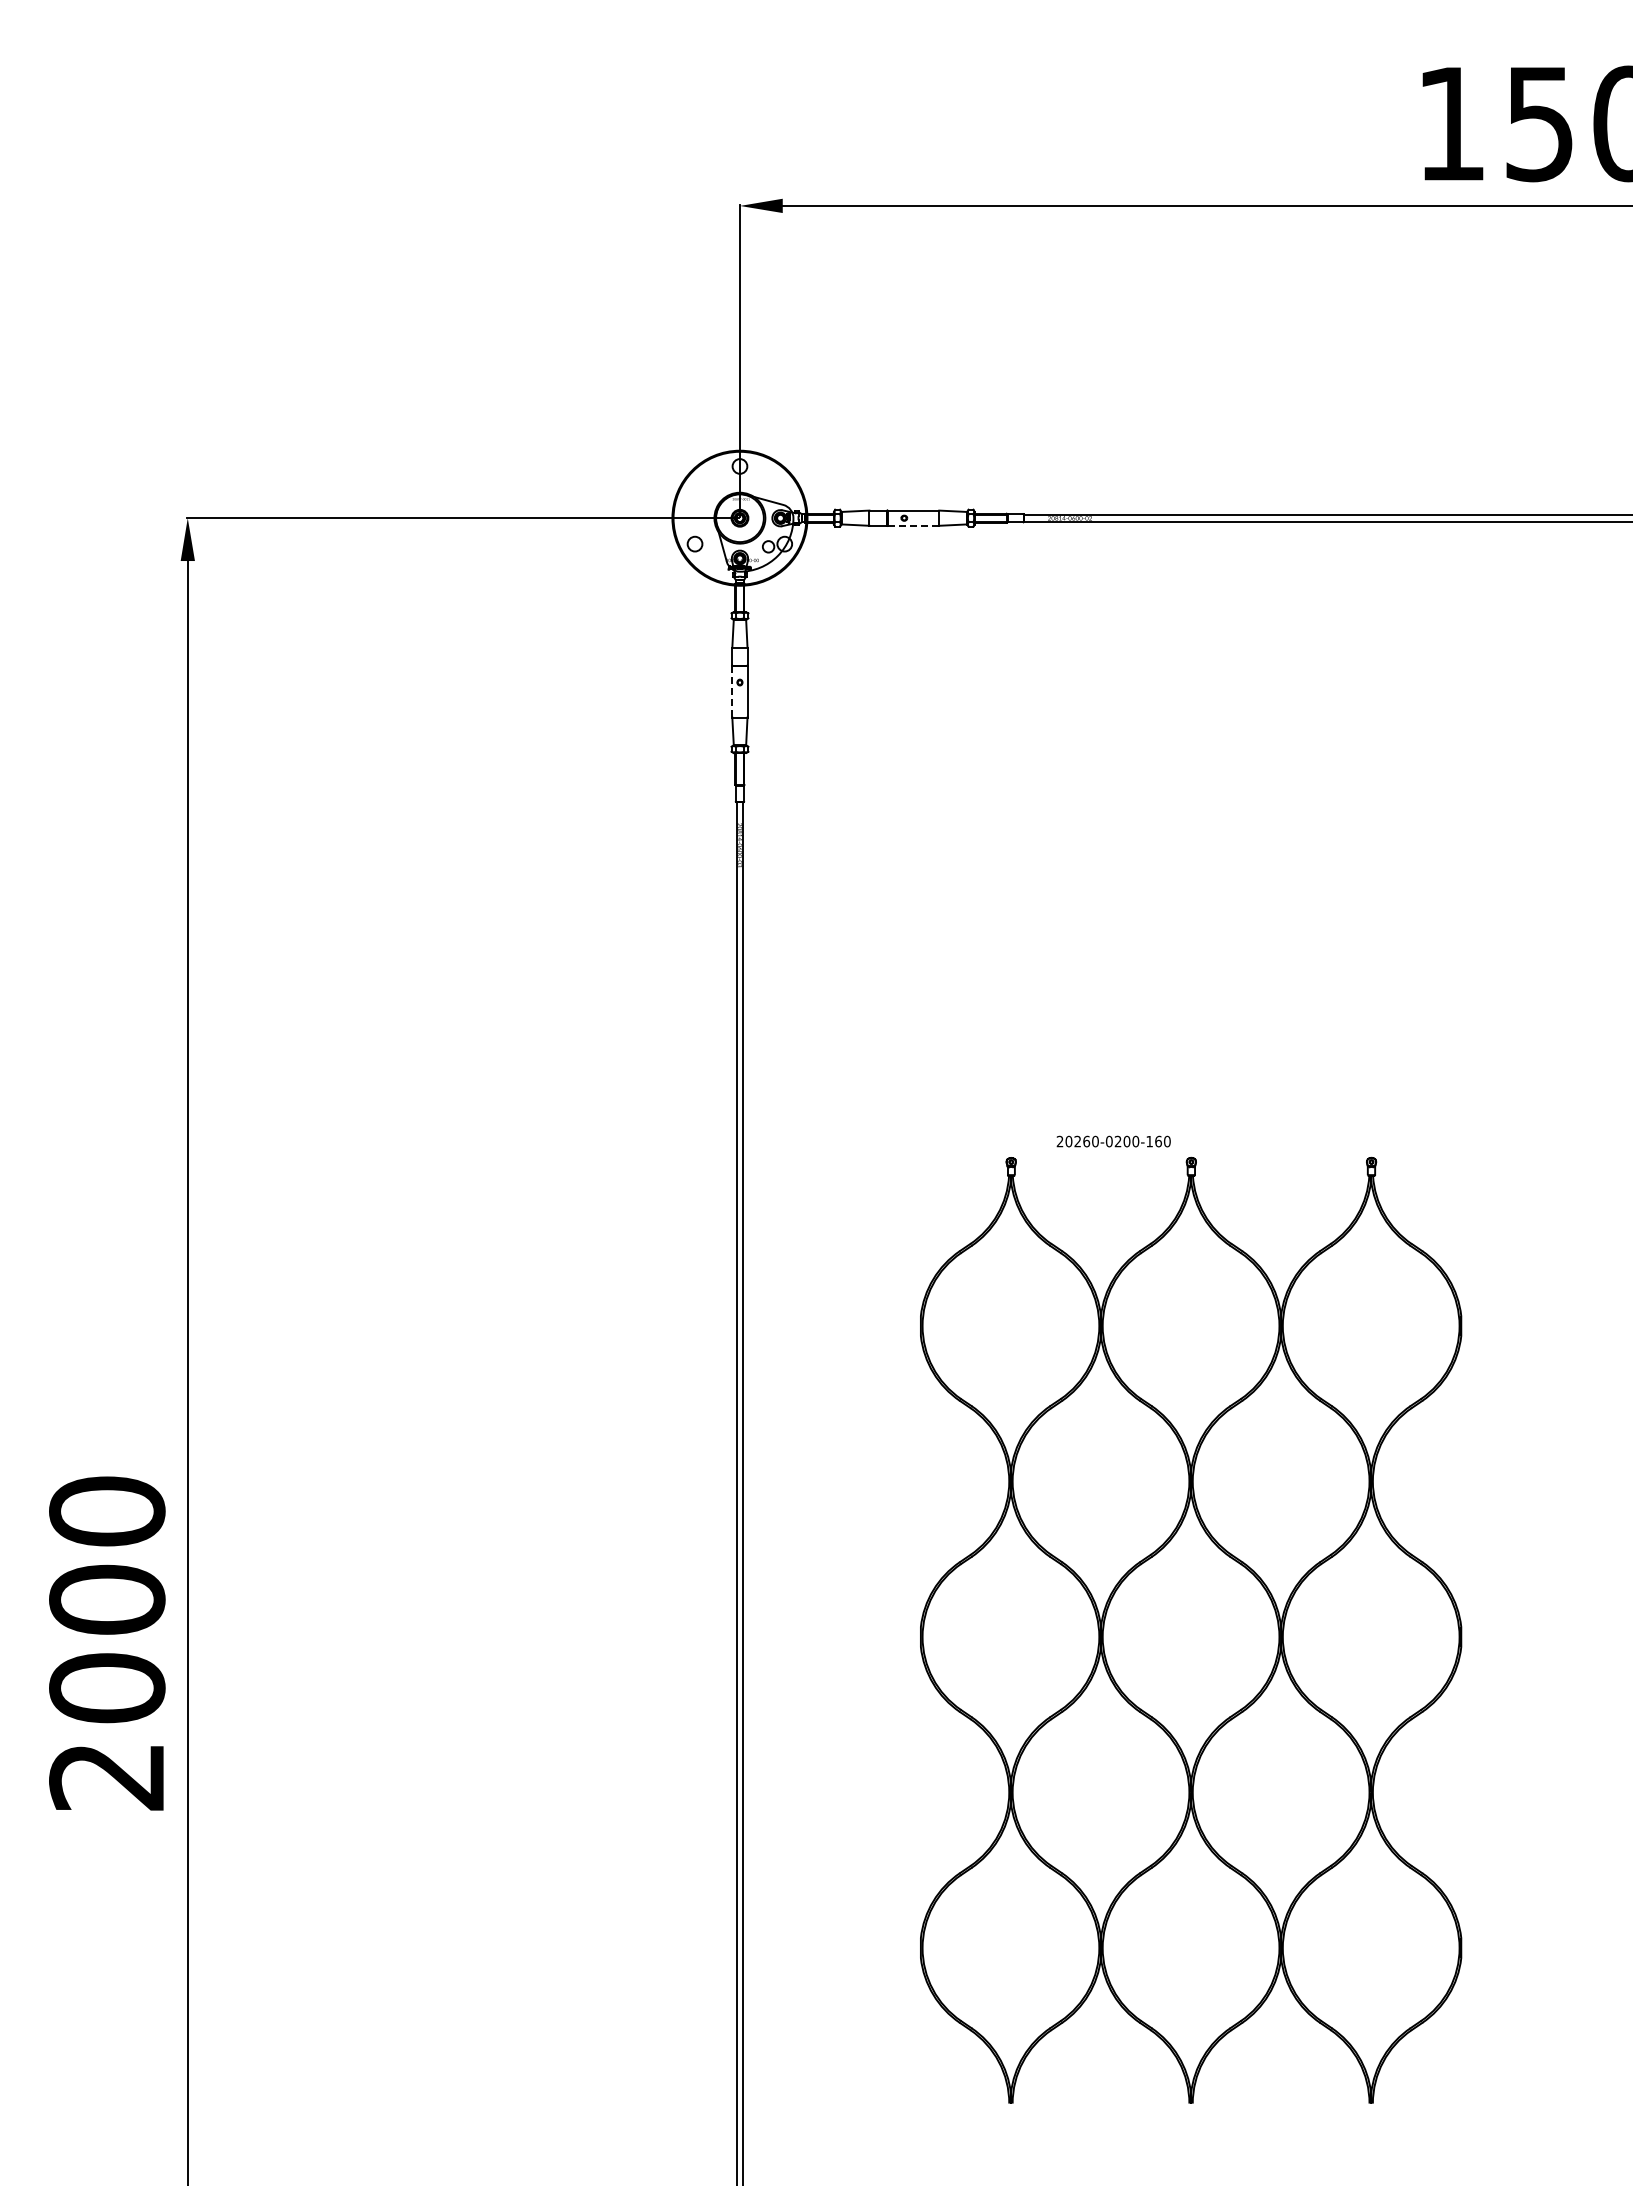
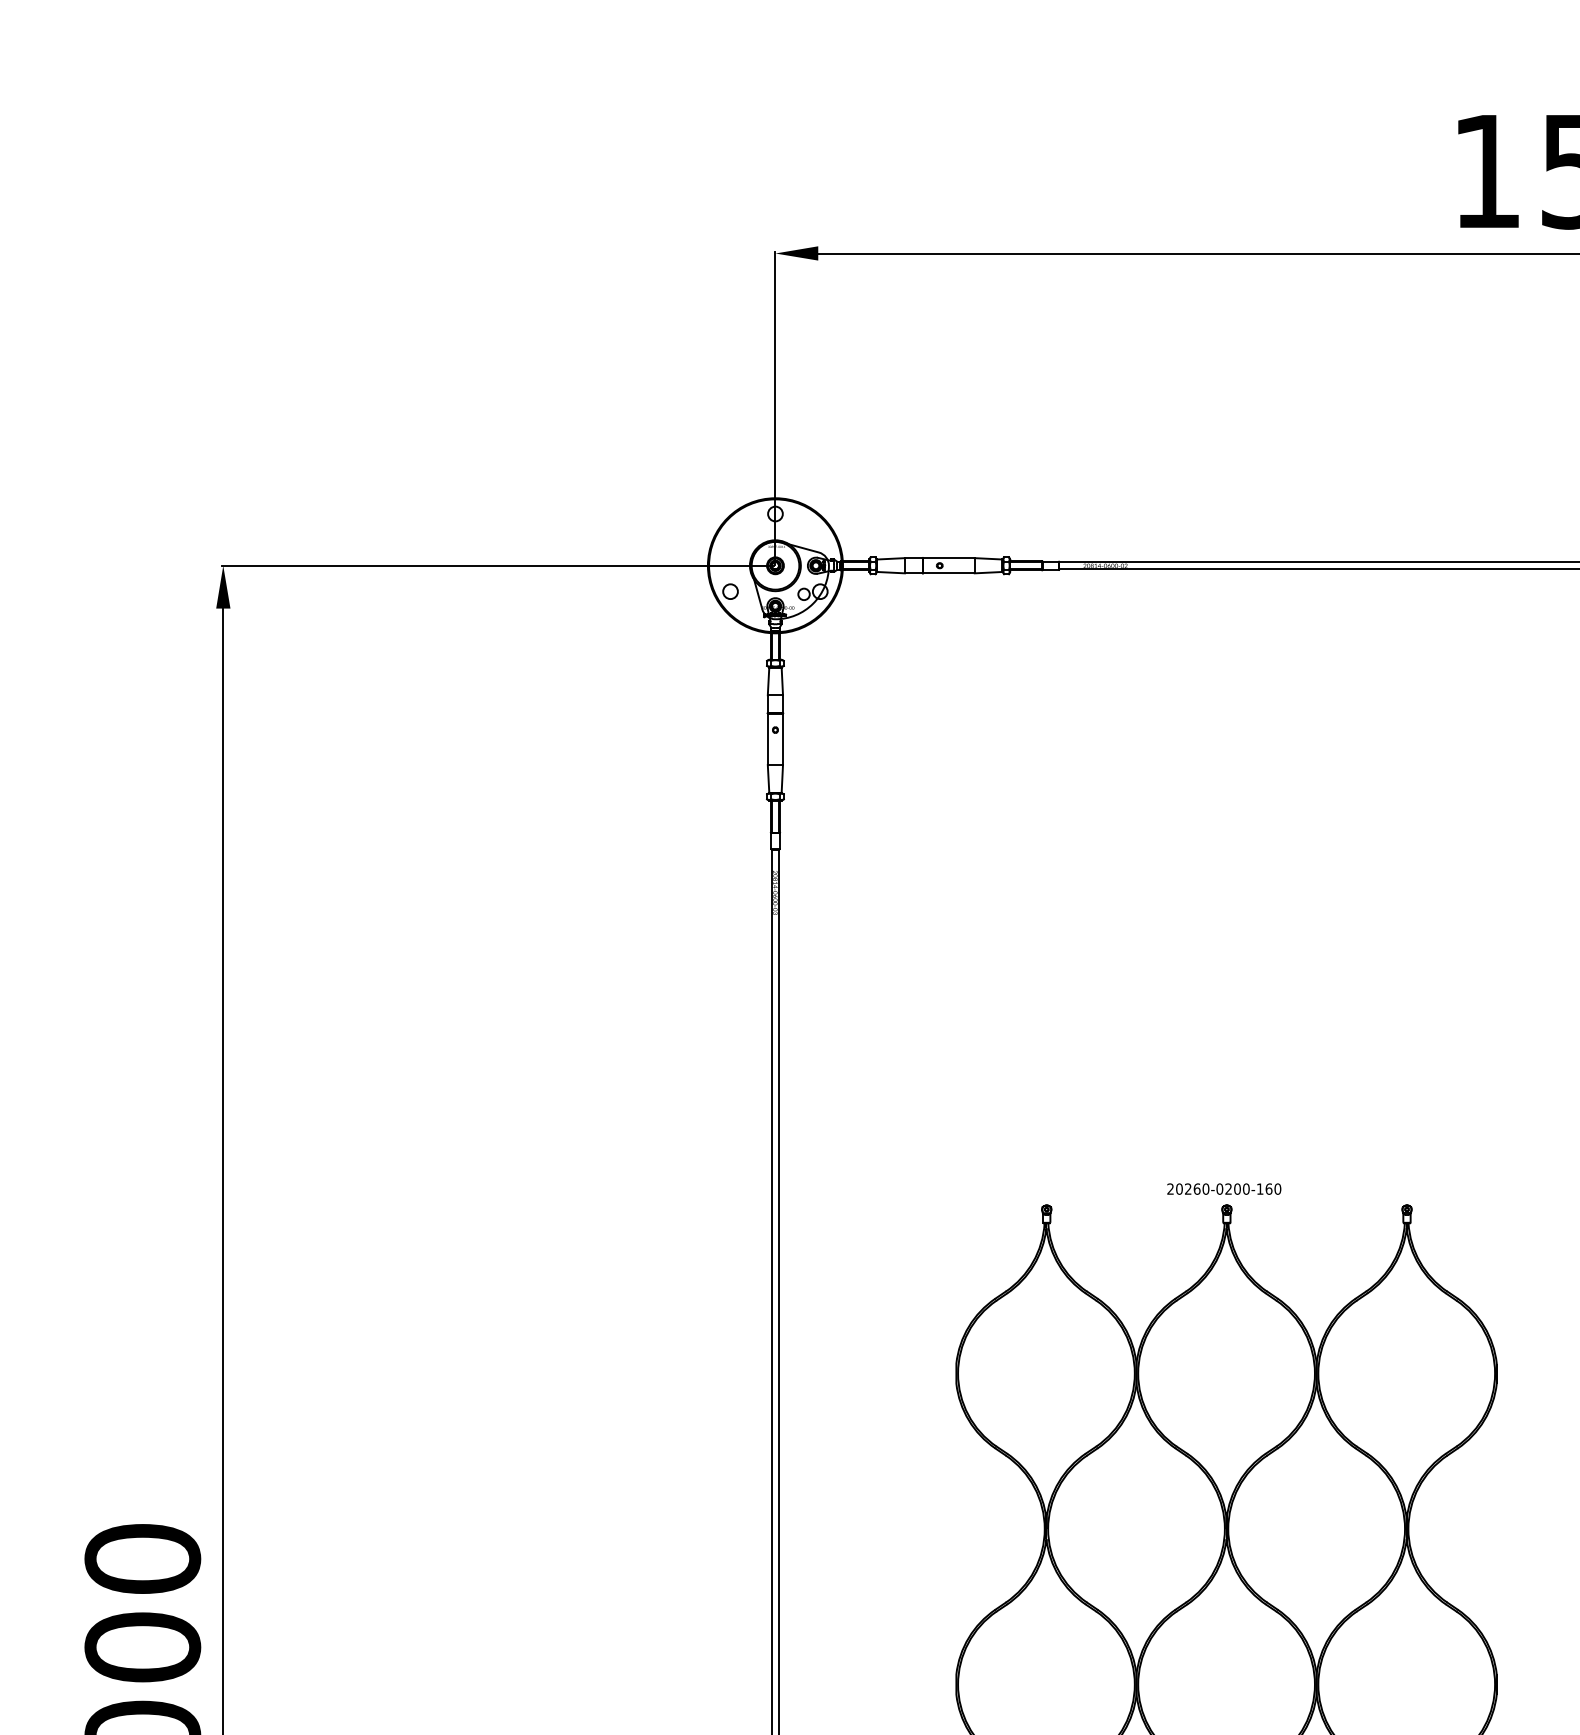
line: (913, 525) -> (949, 573), dashed -> solid
line: (732, 691) -> (768, 739), dashed -> solid
text: (1113, 1141) -> (1224, 1189), moved

